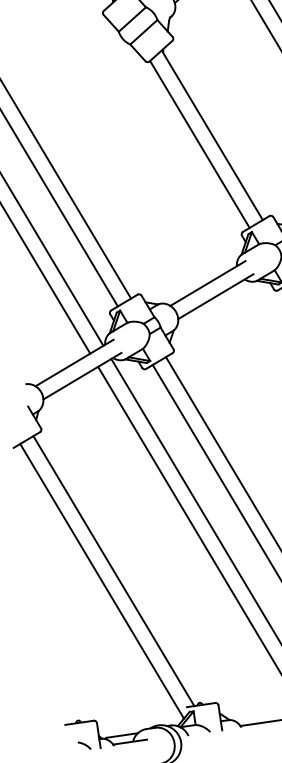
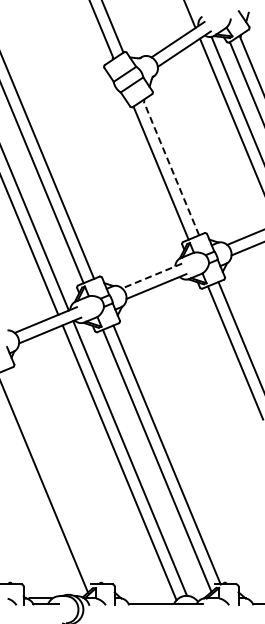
line: (212, 136) -> (171, 168), solid -> dashed
line: (207, 284) -> (151, 276), solid -> dashed
line: (112, 570) -> (51, 476), removed

